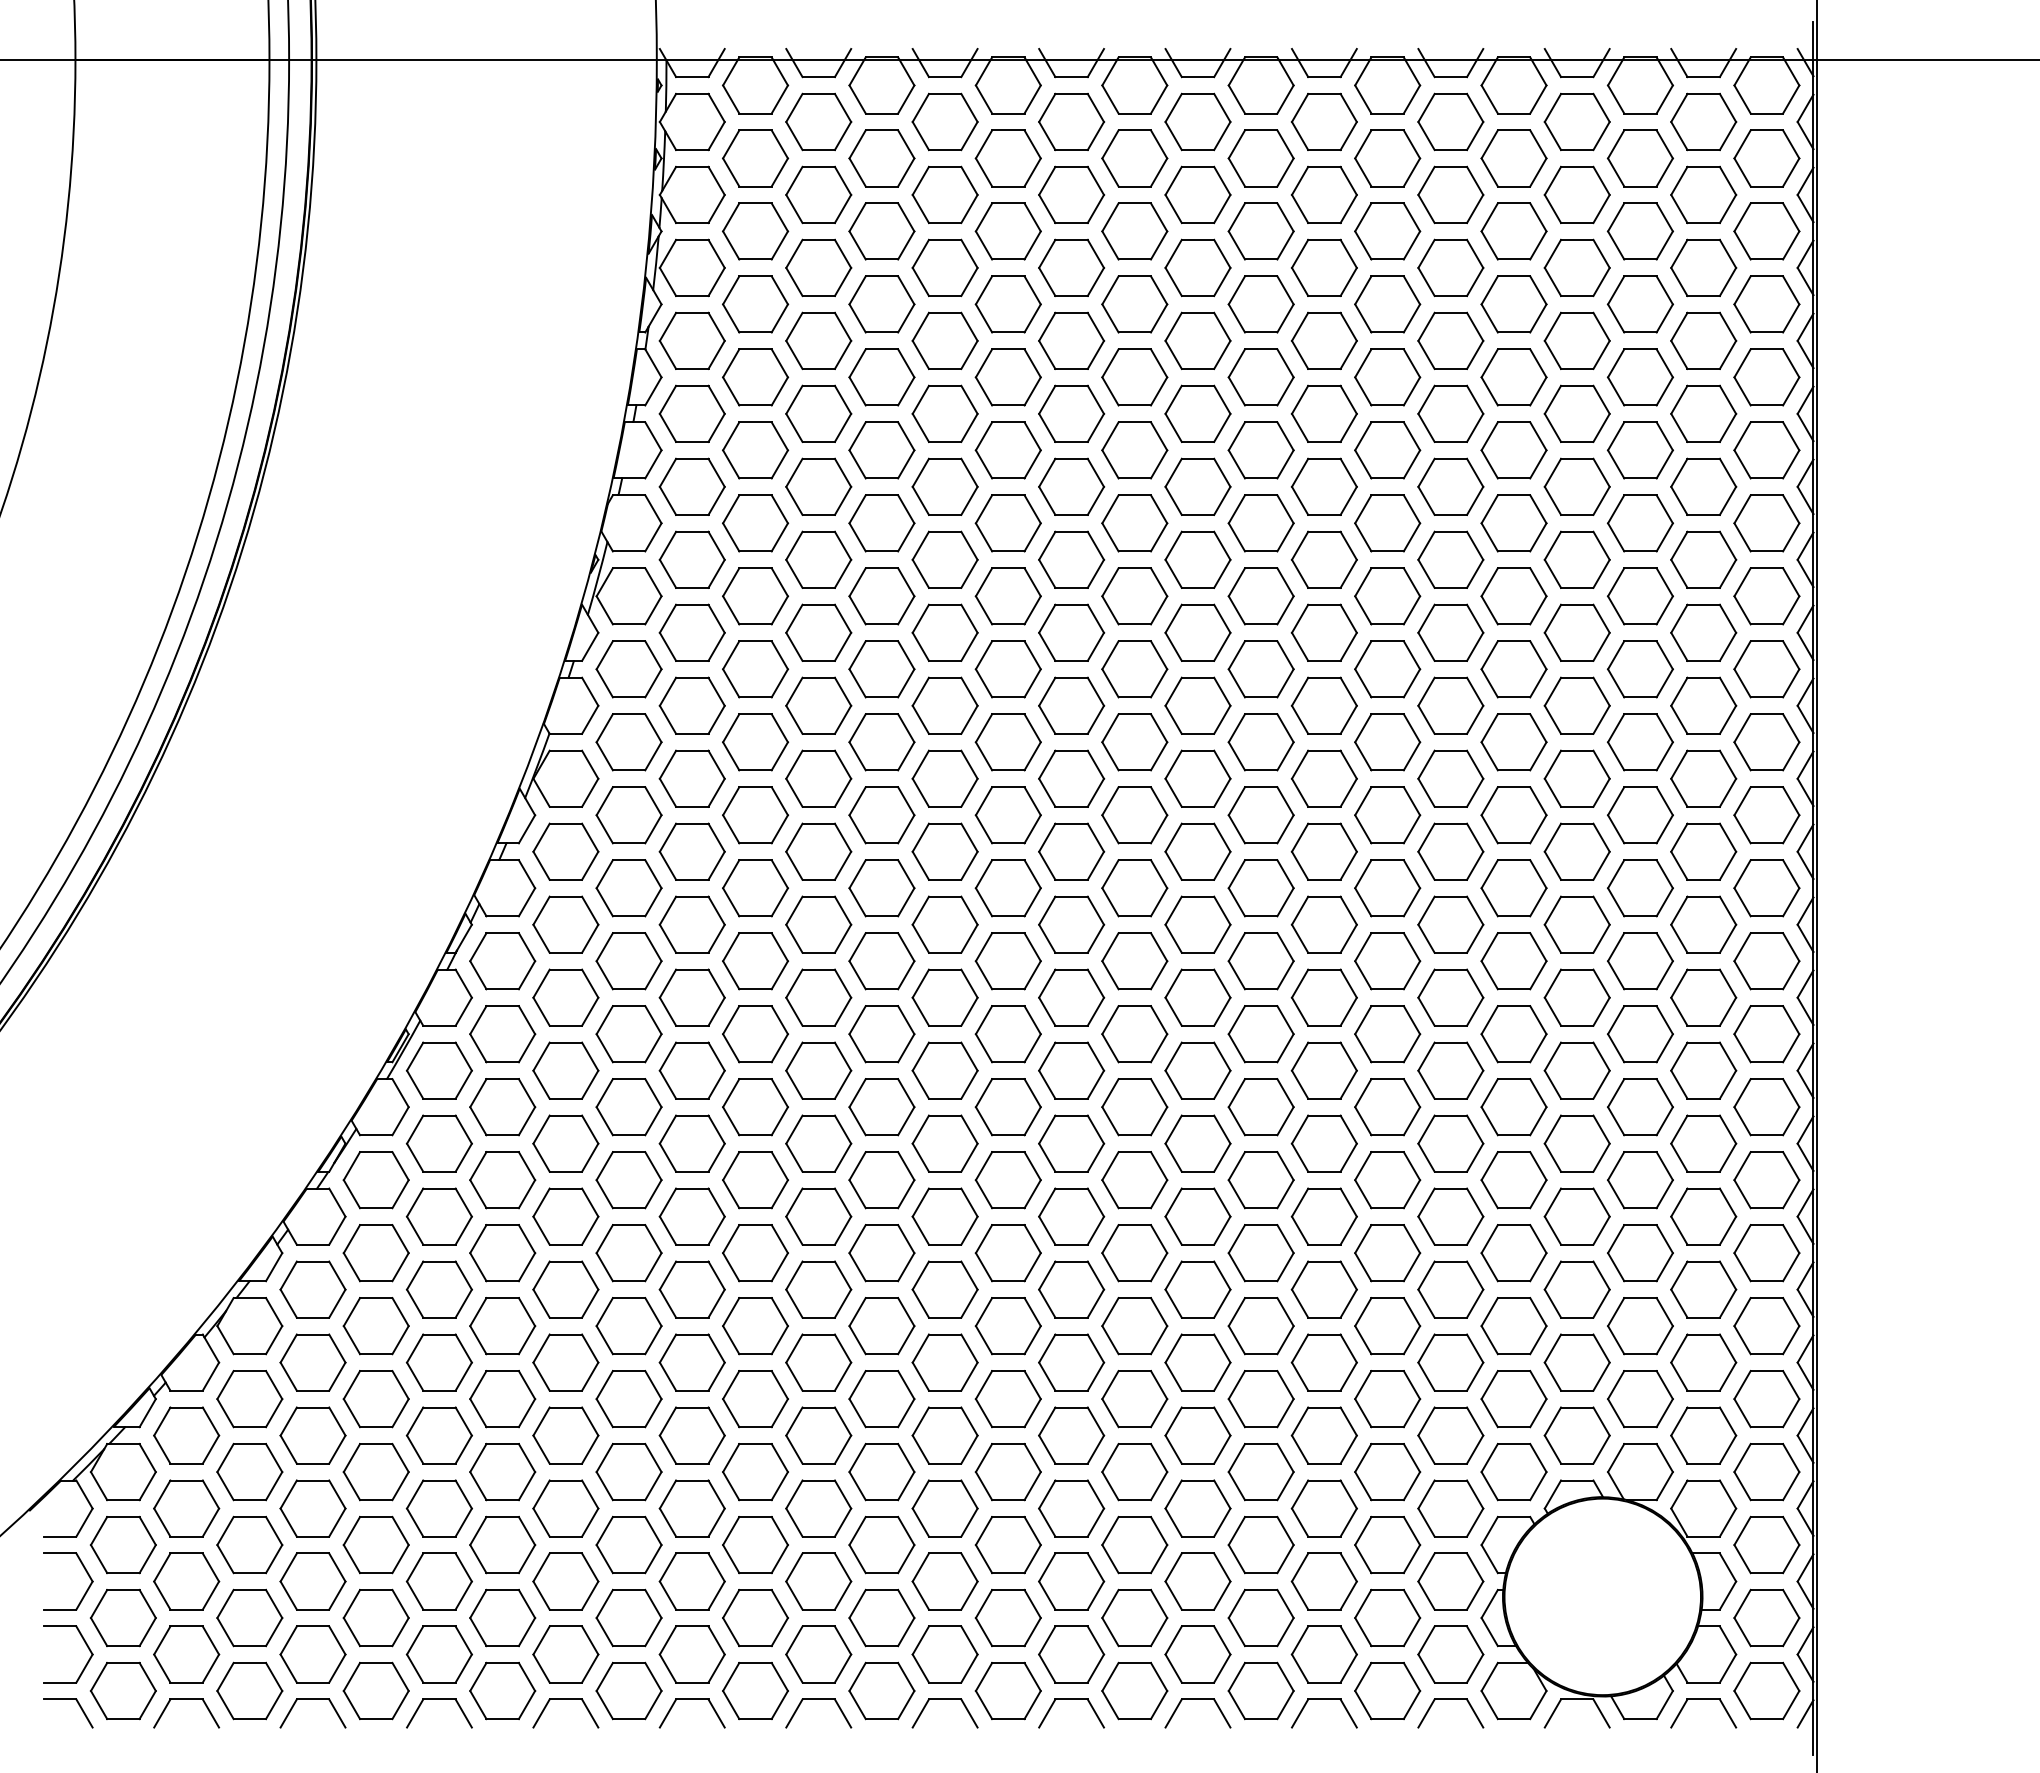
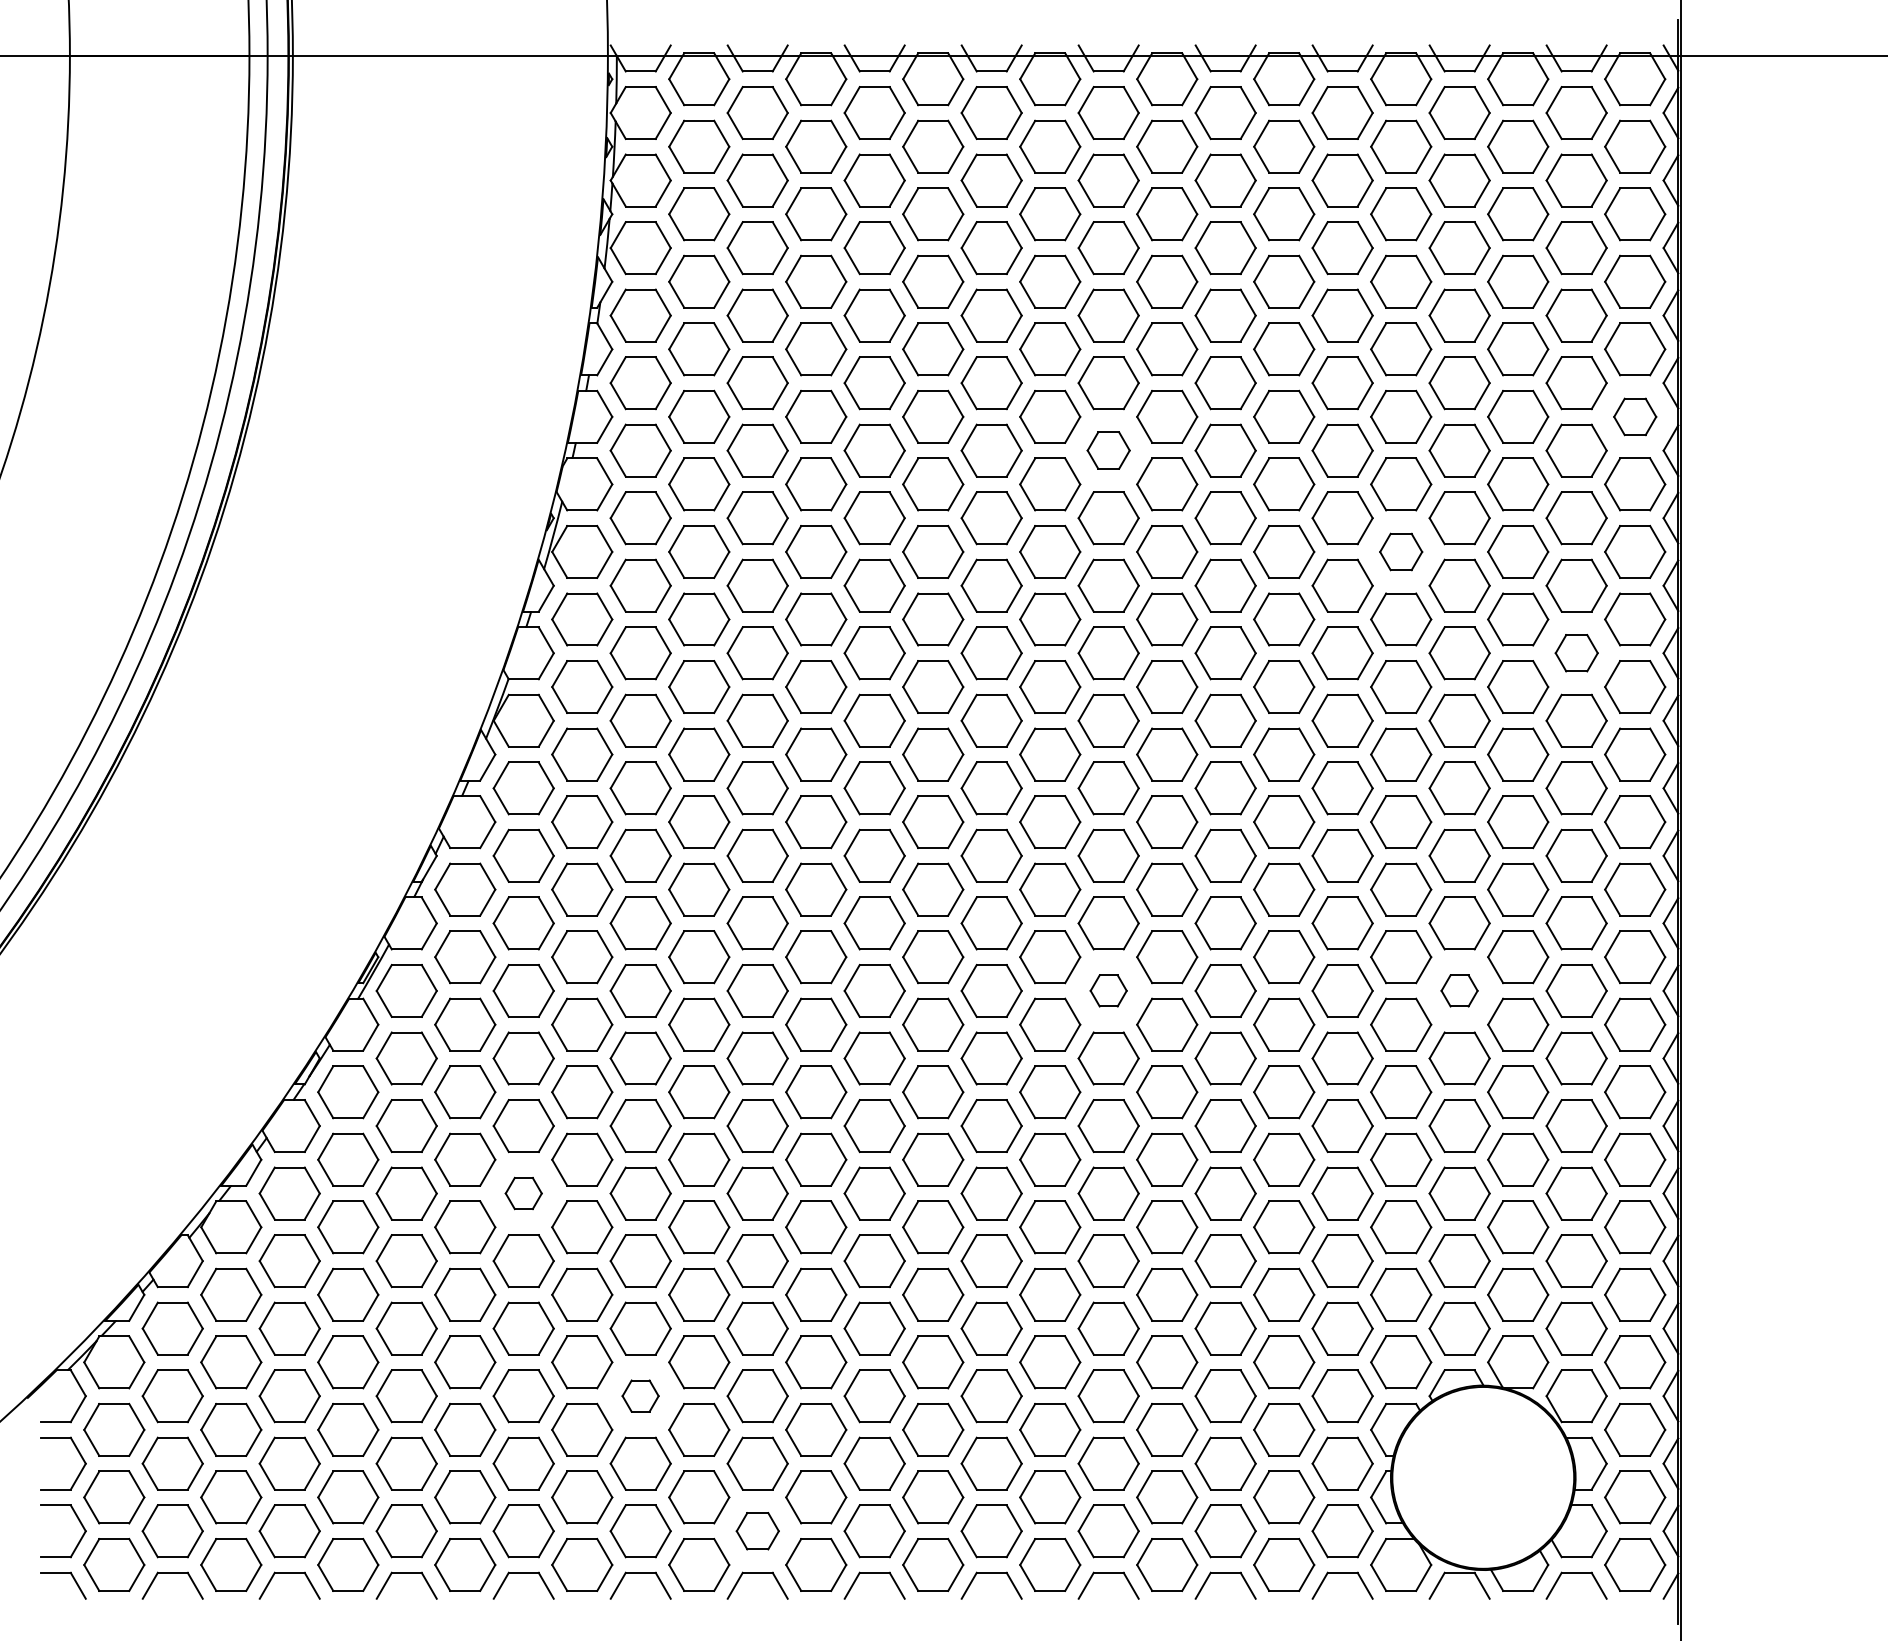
part: (1766, 450) -> (1634, 417), size x0.7
part: (1197, 486) -> (1108, 450), size x0.7
part: (1513, 596) -> (1400, 552), size x0.7
part: (1703, 705) -> (1576, 653), size x0.7
part: (1197, 1070) -> (1108, 990), size x0.6
part: (1576, 1070) -> (1458, 990), size x0.6
part: (565, 1289) -> (523, 1193), size x0.6
part: (691, 1508) -> (640, 1396), size x0.6
part: (818, 1654) -> (757, 1531), size x0.7

